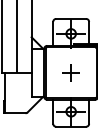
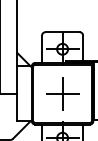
part: (70, 72) -> (61, 93), size x1.67

